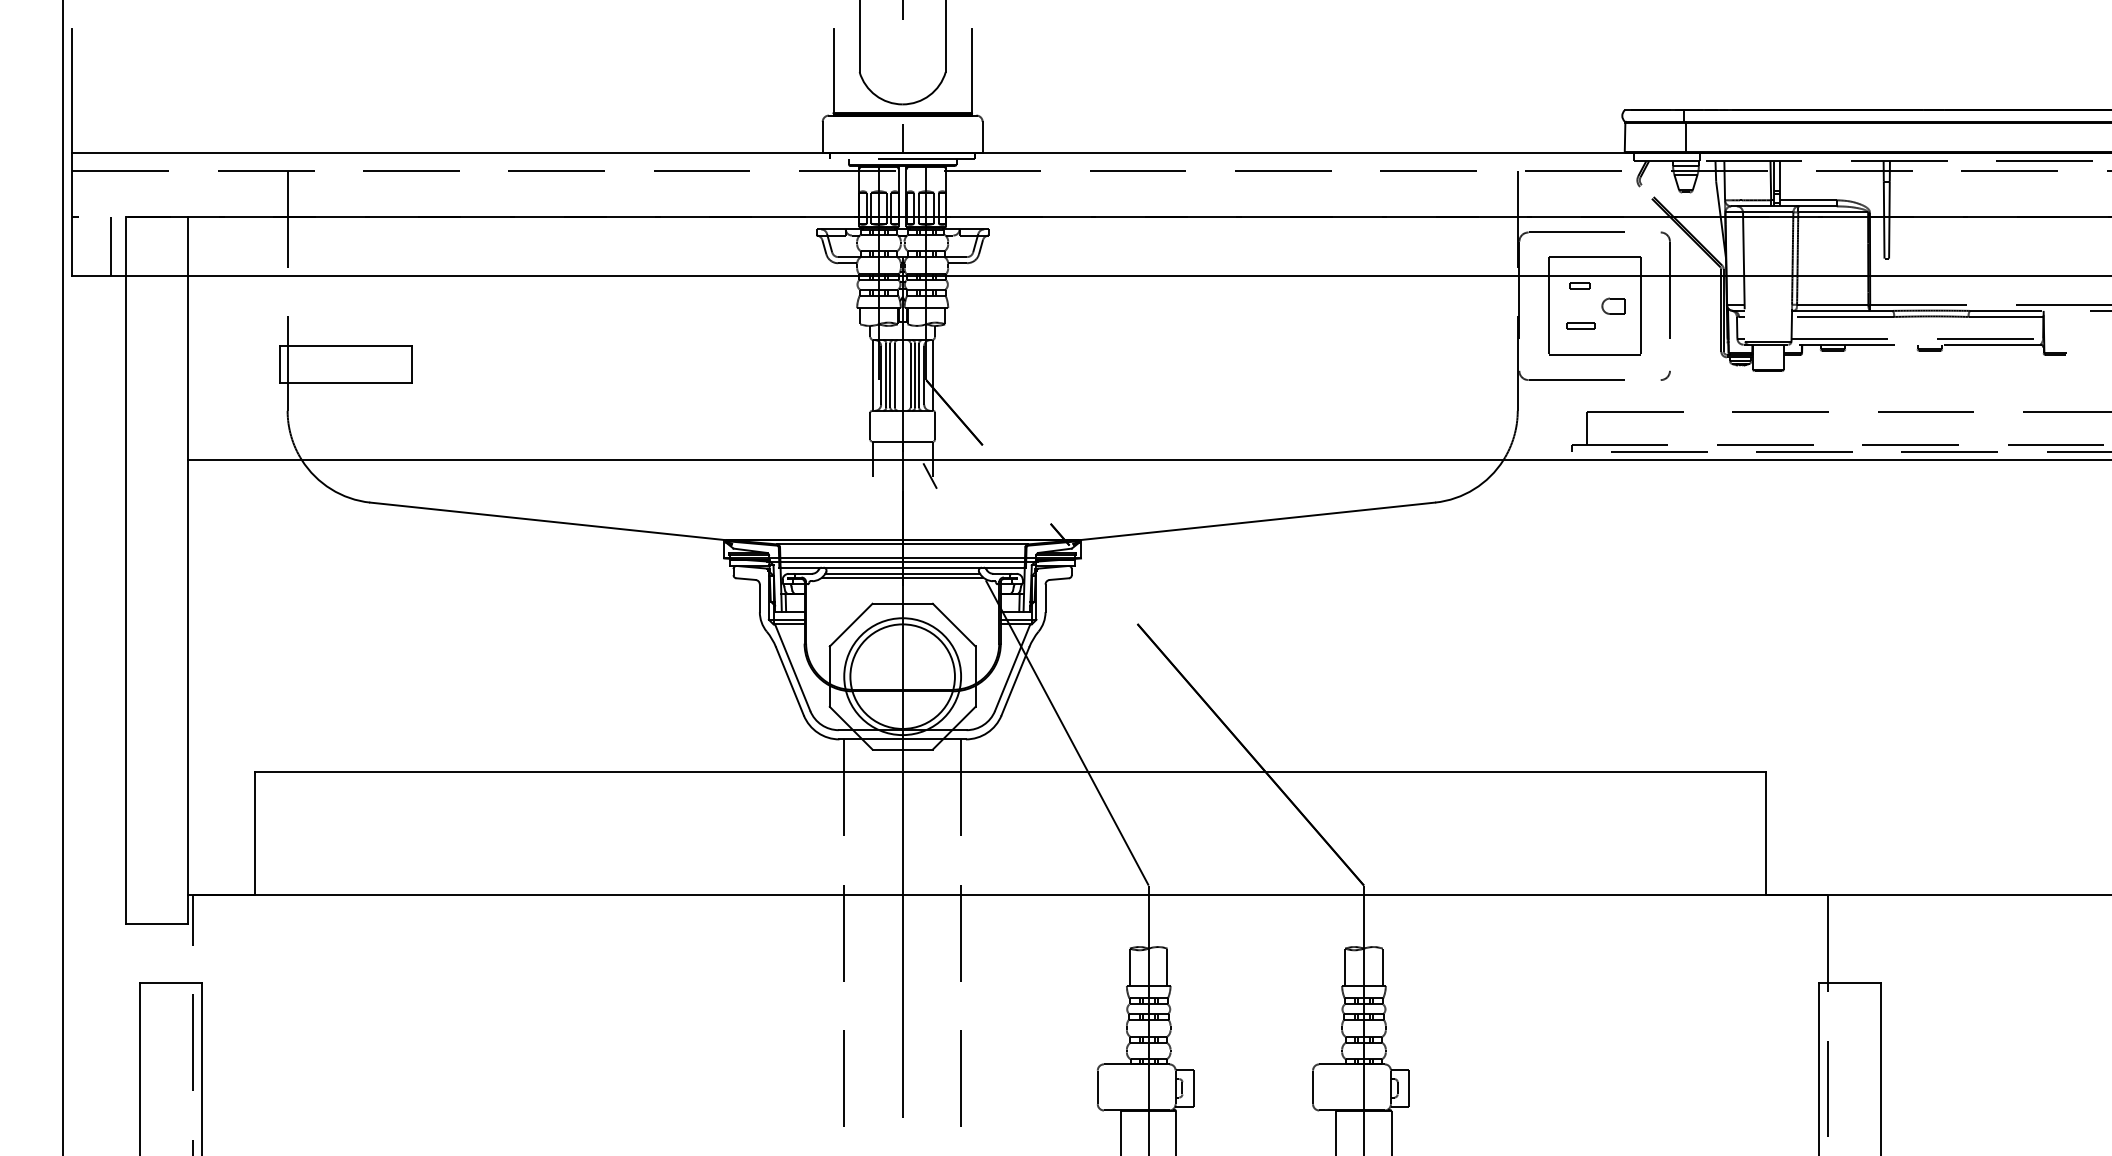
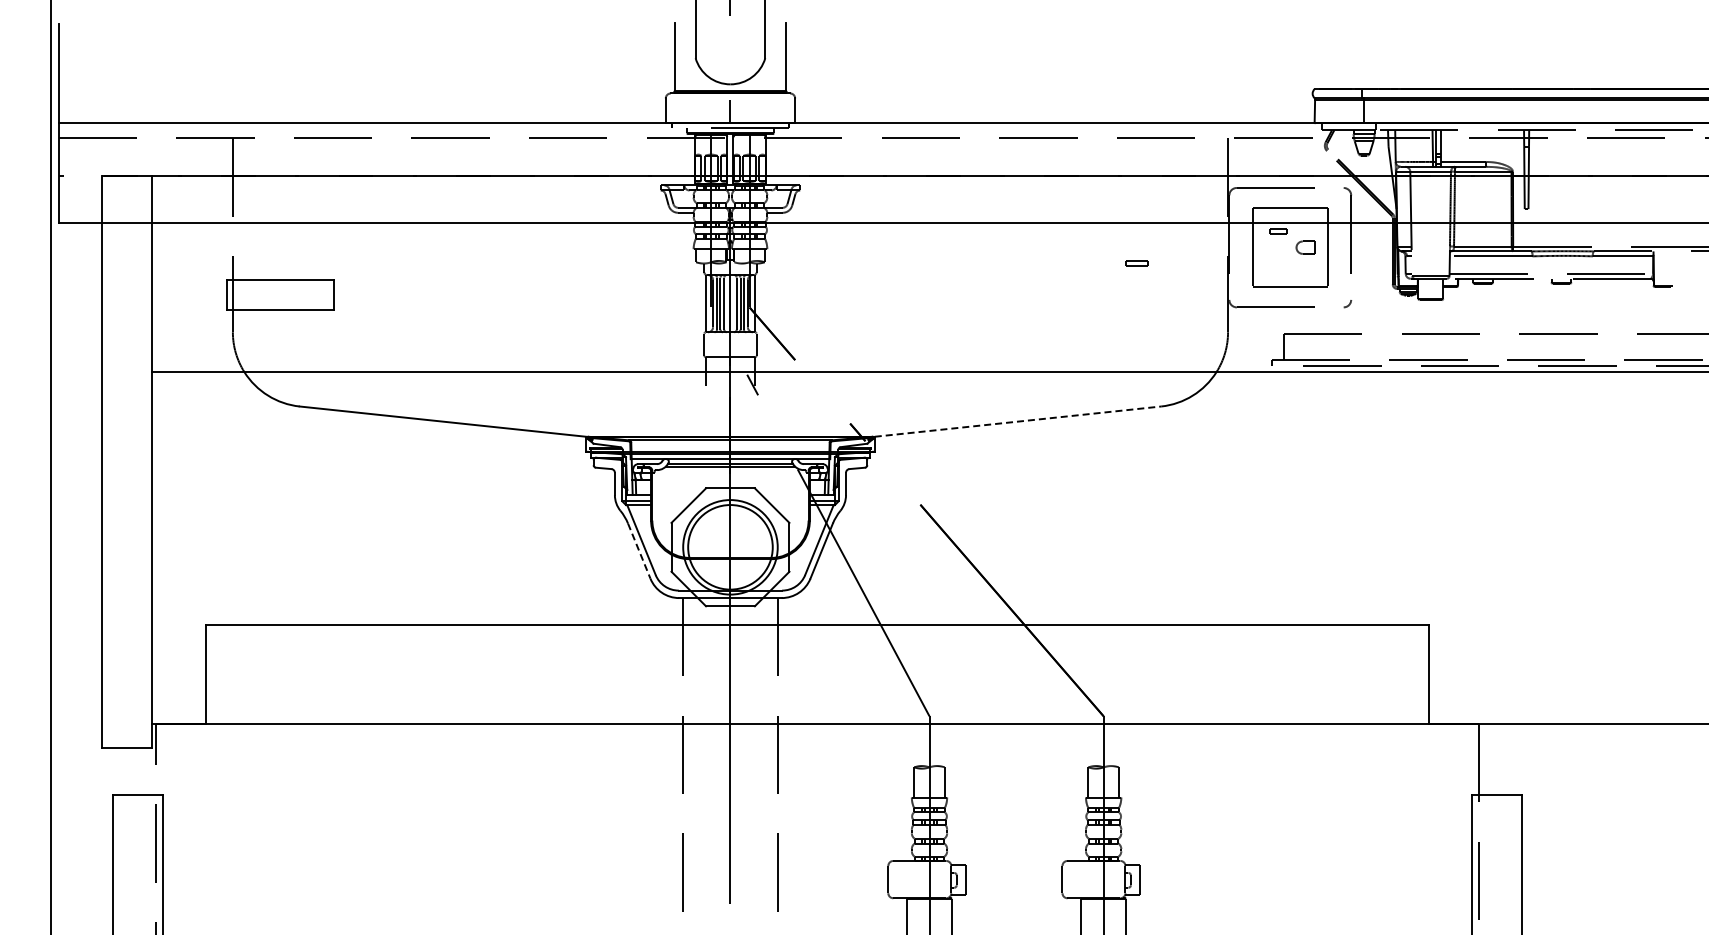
line: (110, 245) -> (89, 198), removed
part: (1580, 325) -> (1136, 263), moved
line: (1258, 521) -> (1018, 421), solid -> dashed
line: (790, 681) -> (639, 551), solid -> dashed

